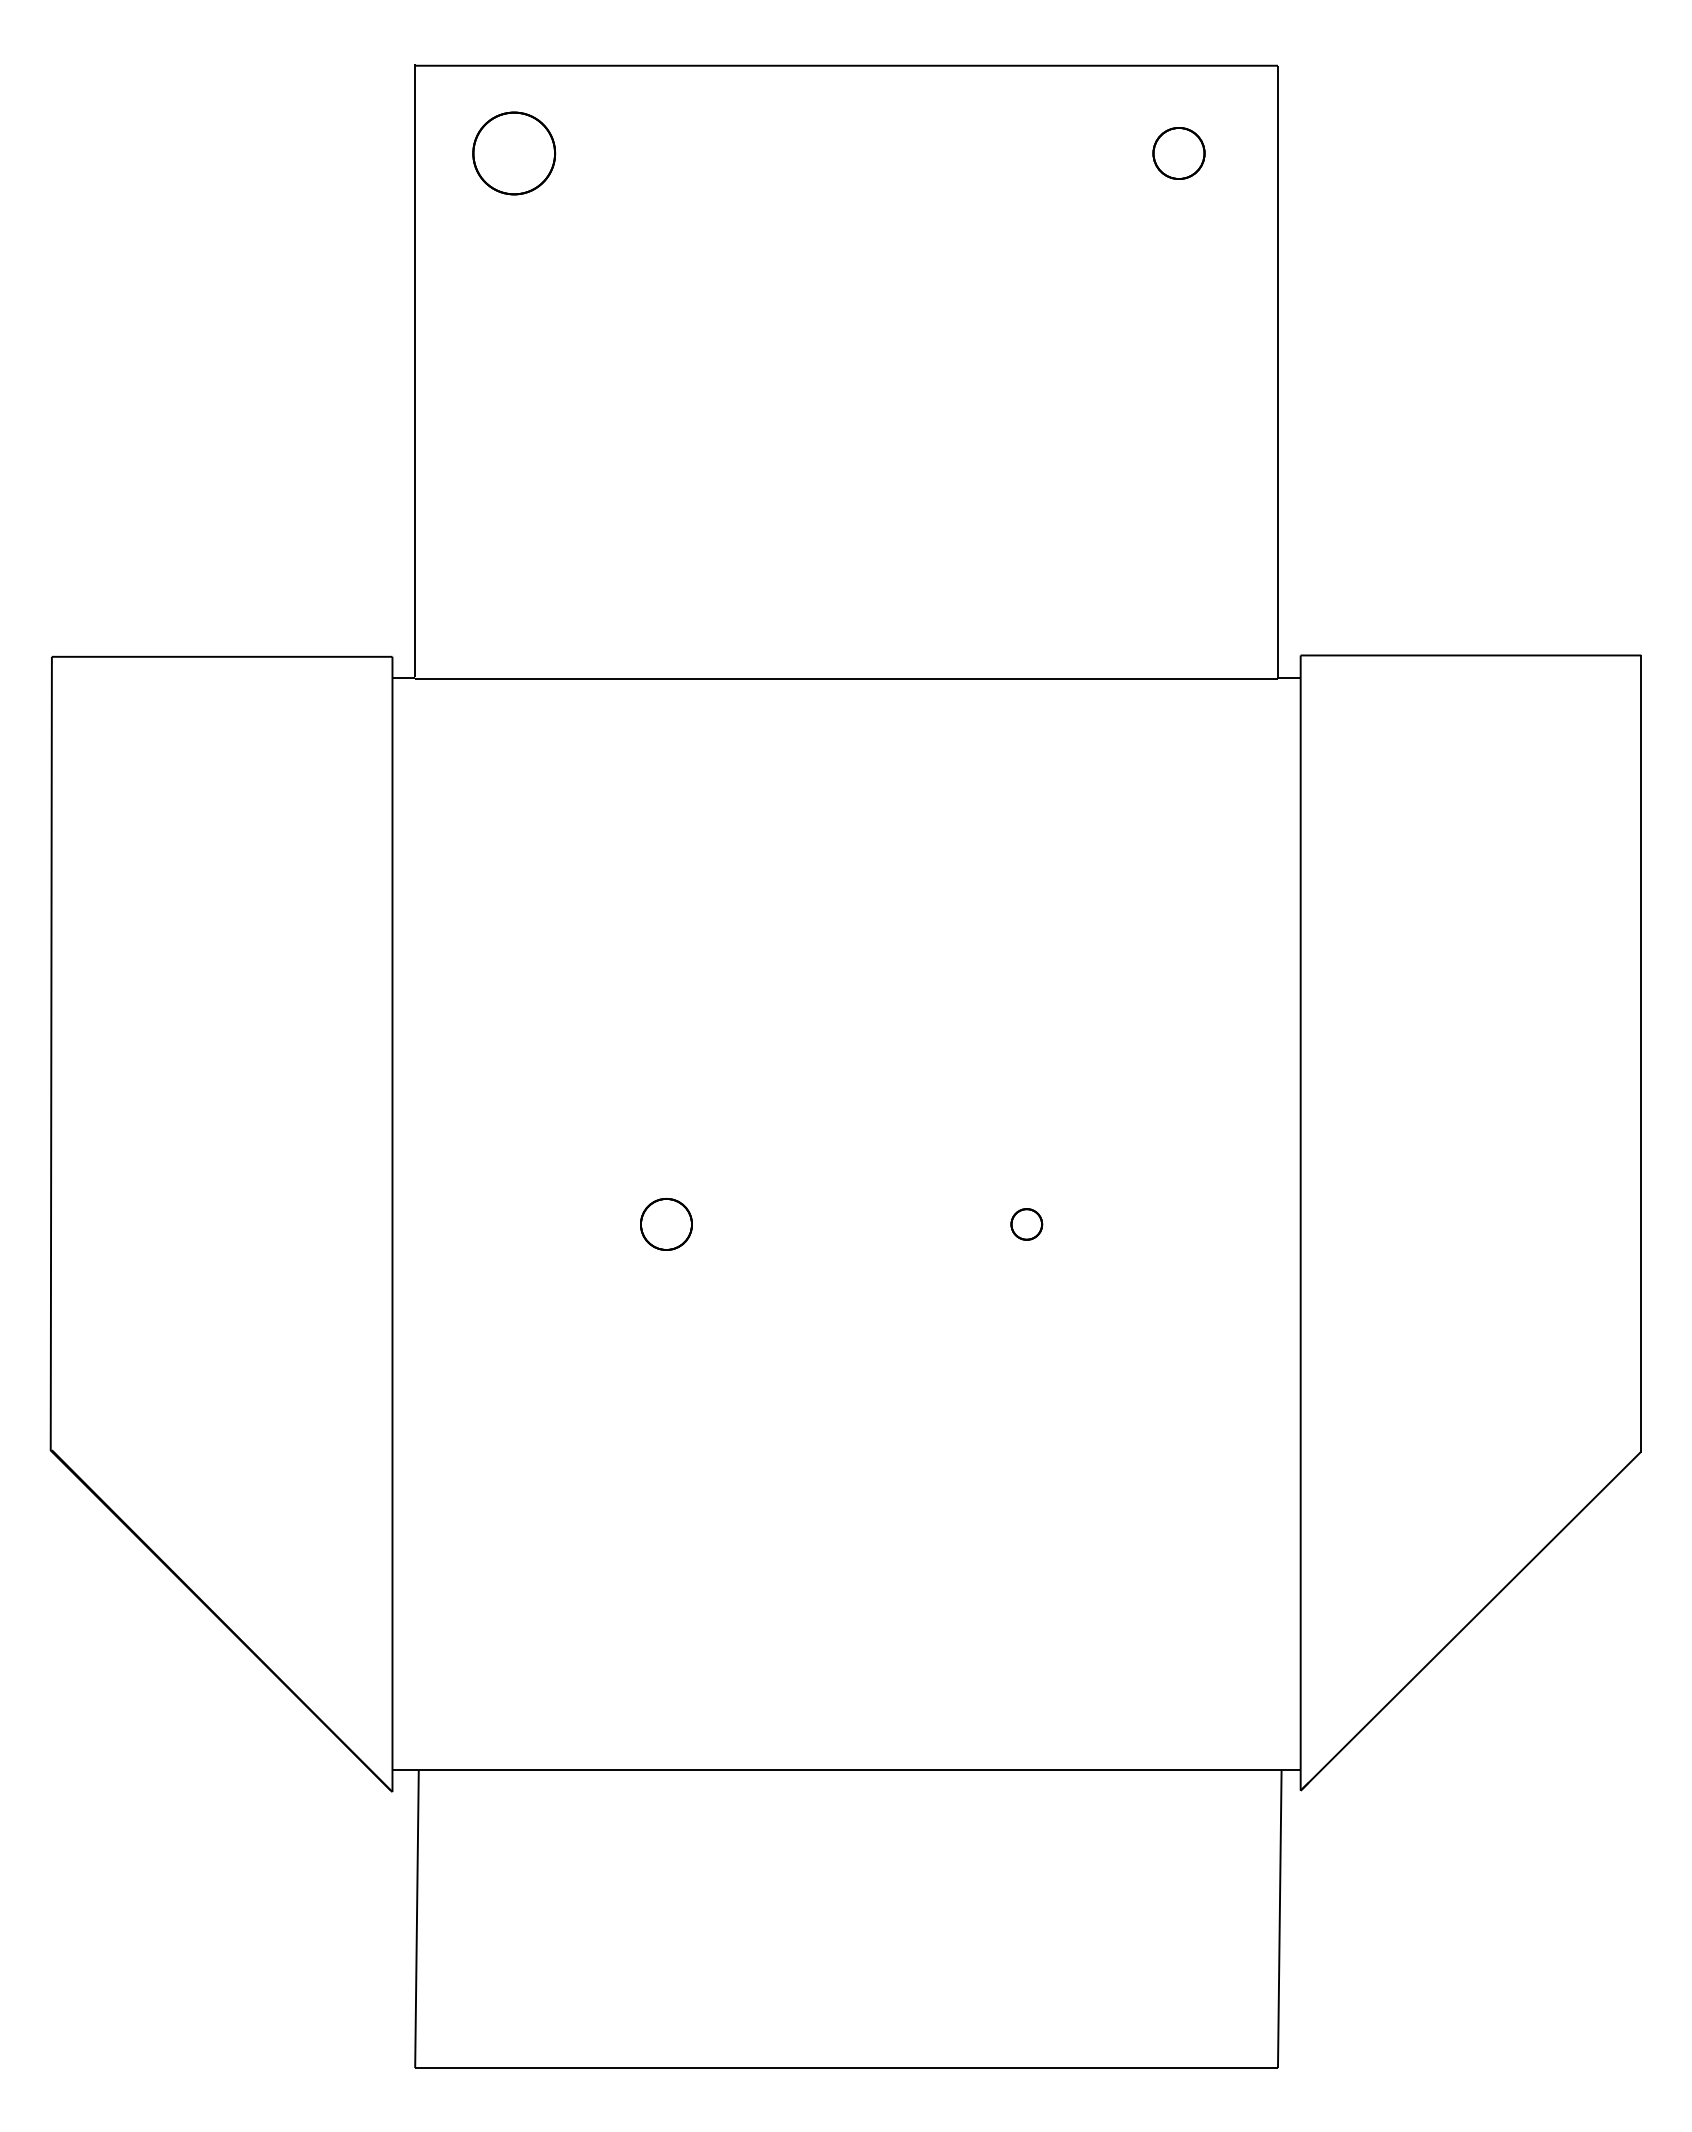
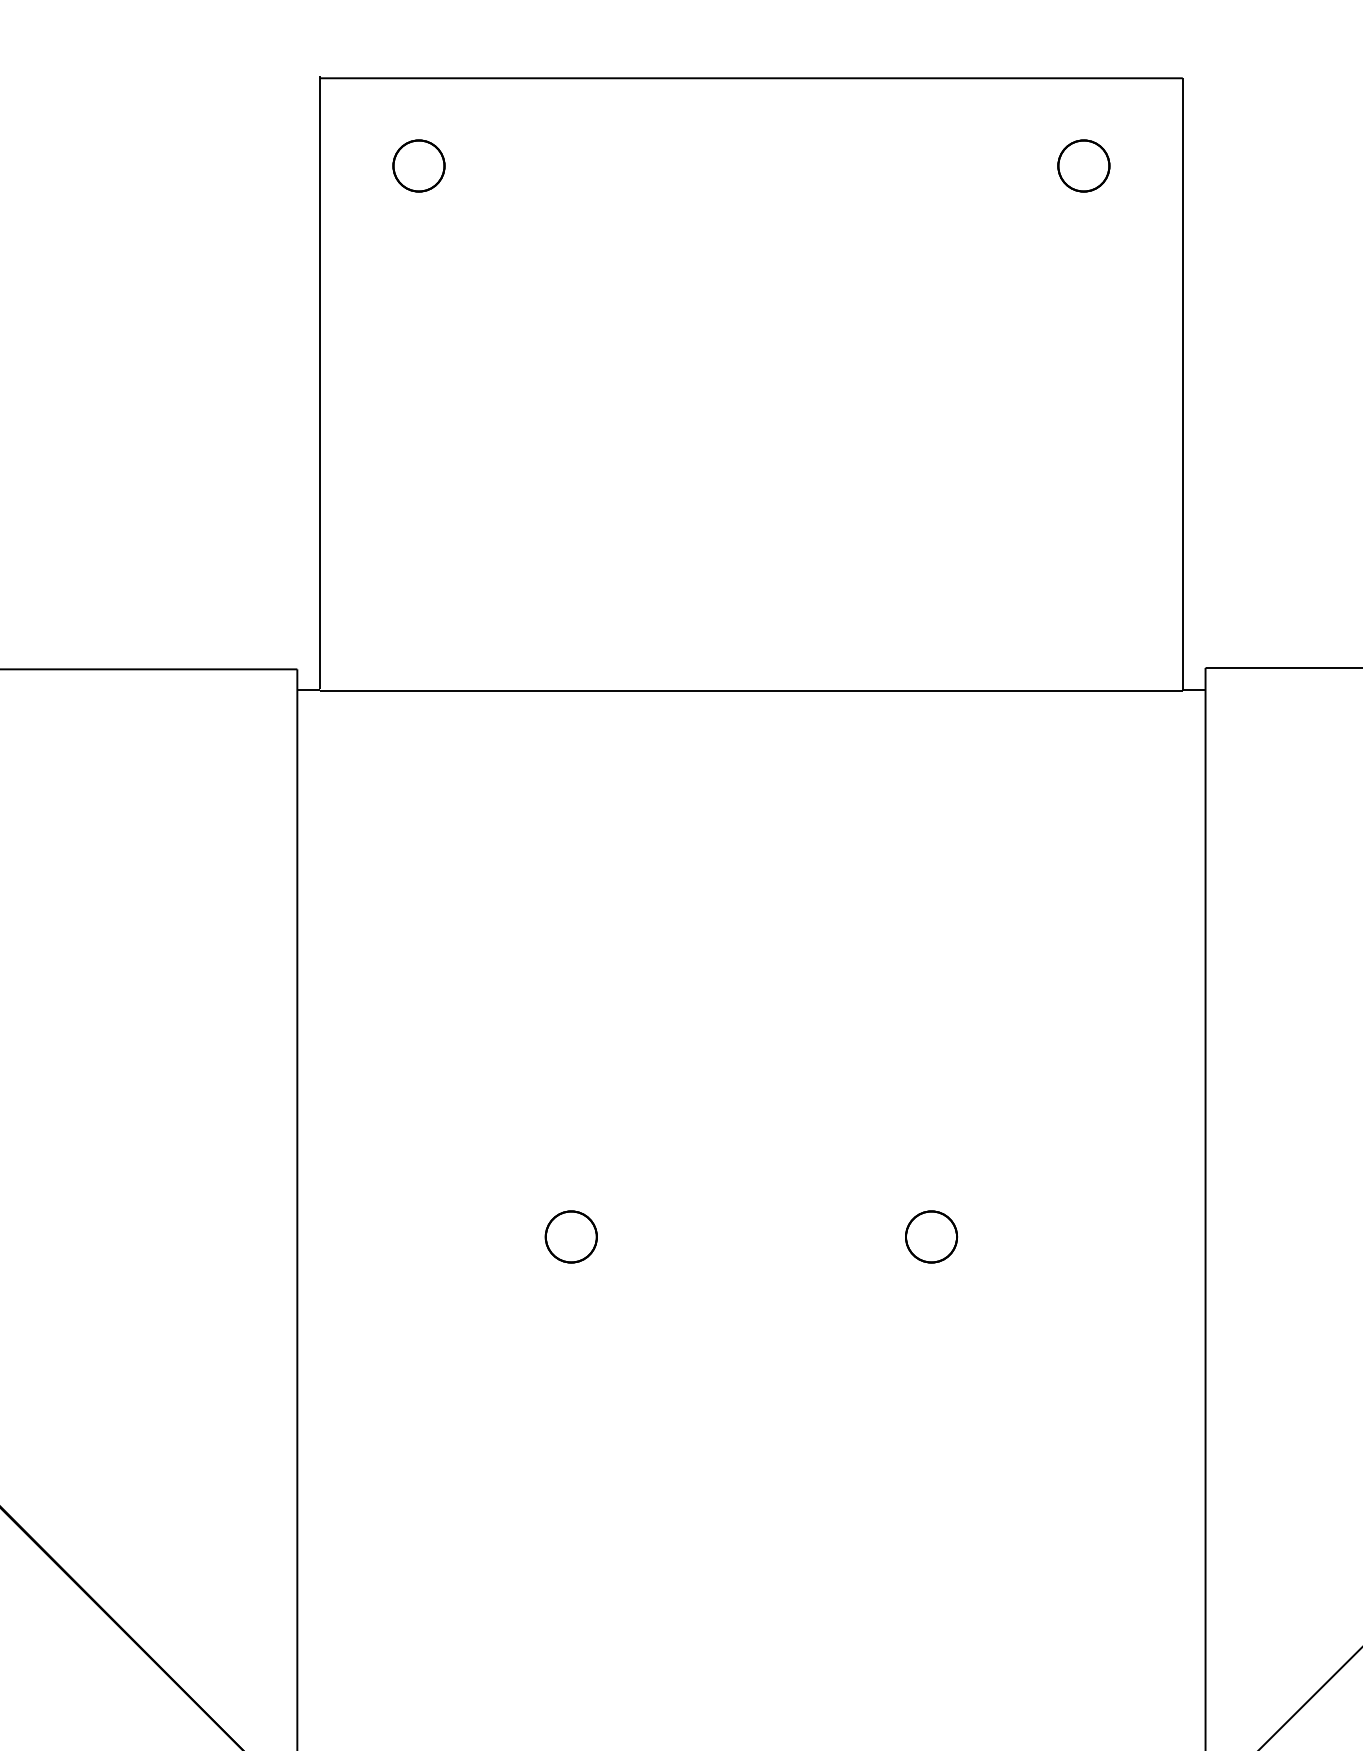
part: (513, 153) -> (418, 166), size x0.62
part: (1026, 1224) -> (931, 1237), size x1.67

